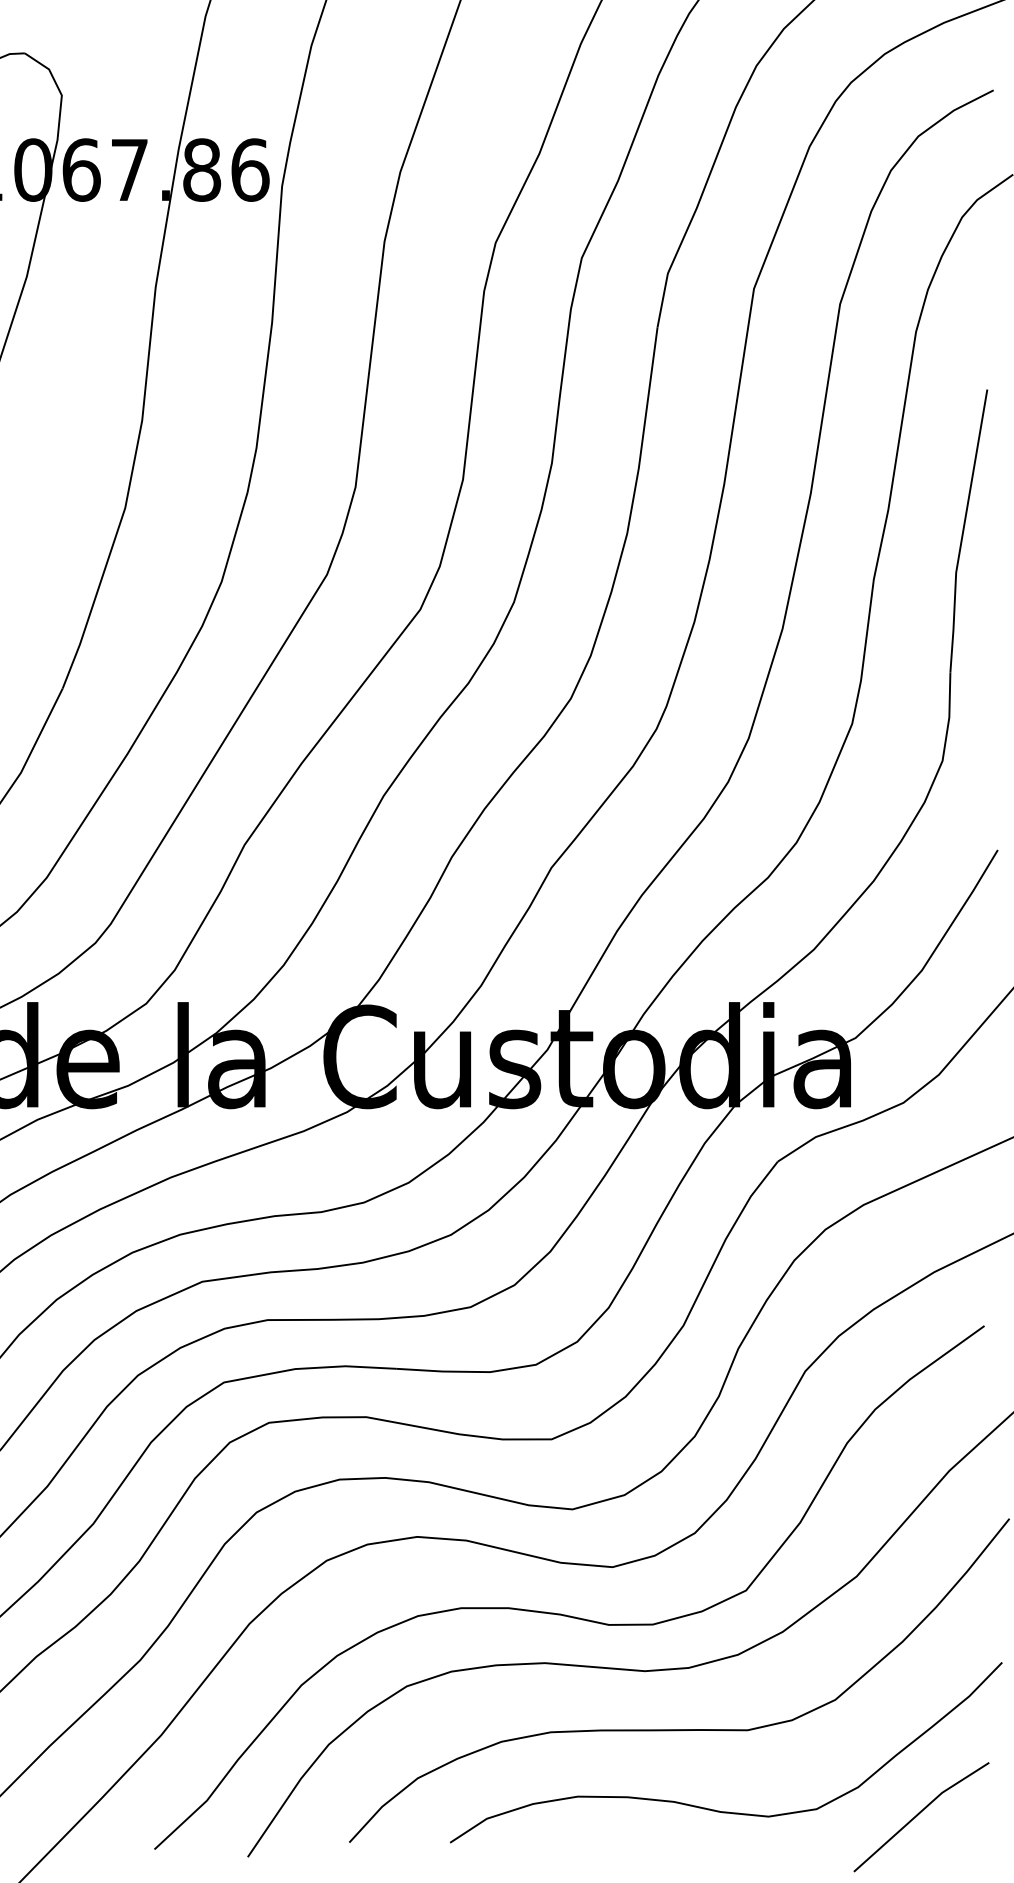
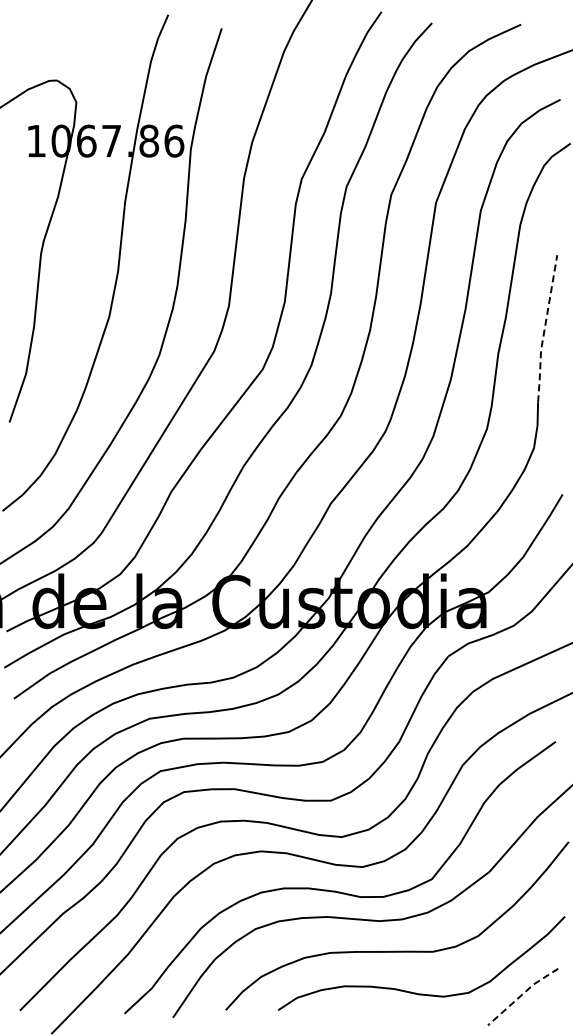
line: (962, 532) -> (544, 329), solid -> dashed
line: (918, 1812) -> (521, 994), solid -> dashed

